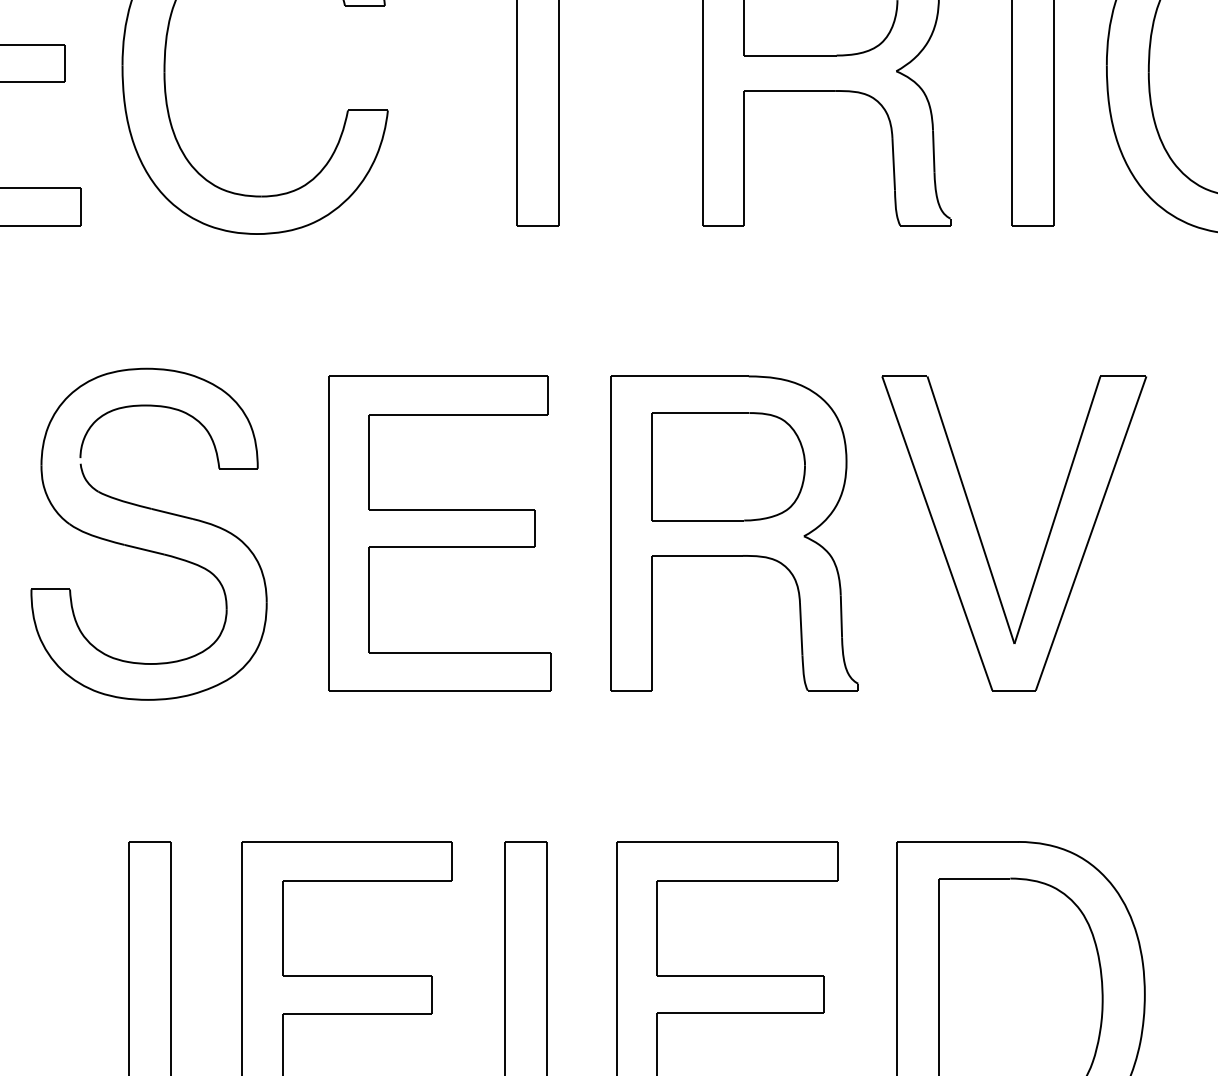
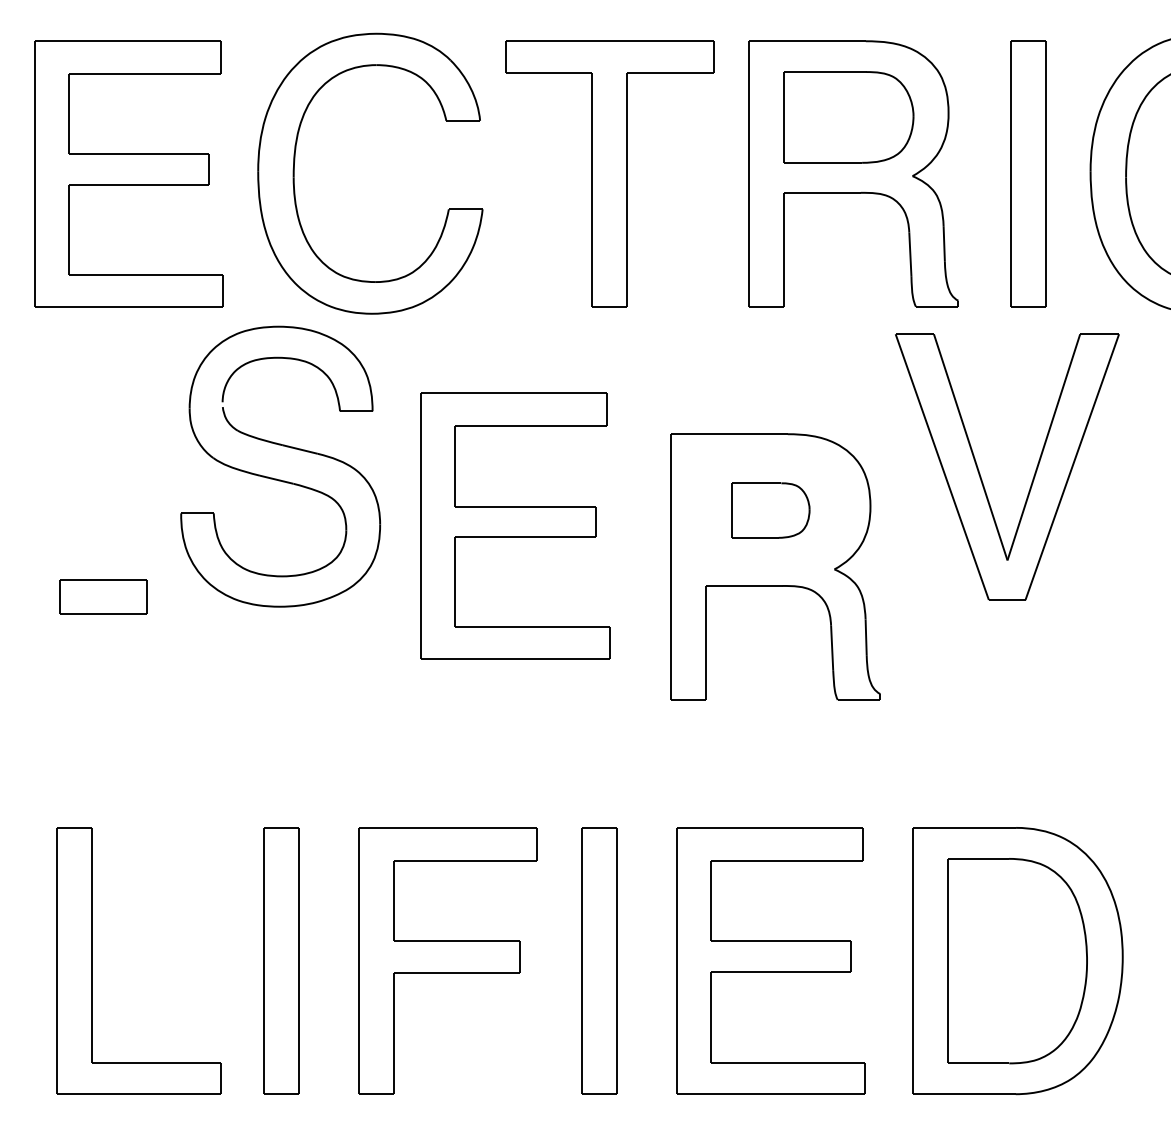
part: (728, 466) -> (770, 510), size x0.6
part: (439, 532) -> (515, 525), moved
part: (1045, 543) -> (1033, 475), moved
part: (144, 548) -> (276, 478), moved

